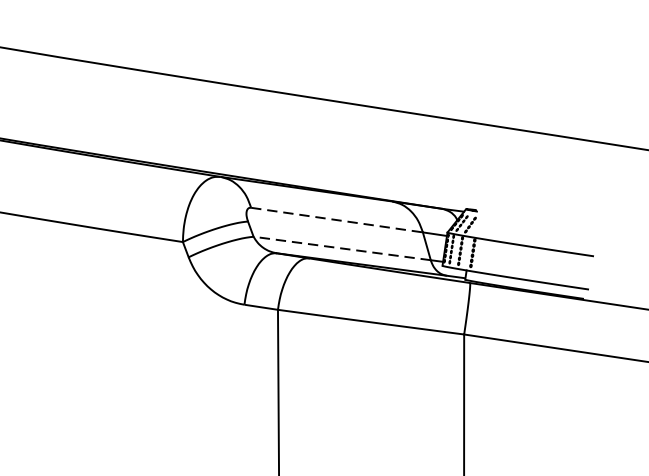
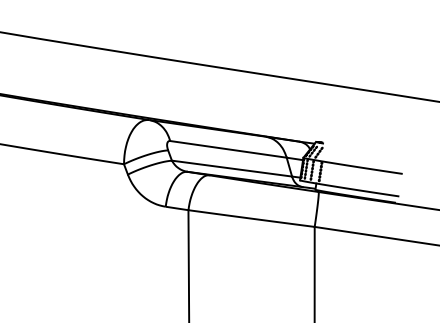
line: (337, 220) -> (228, 149), dashed -> solid
line: (342, 248) -> (232, 168), dashed -> solid

